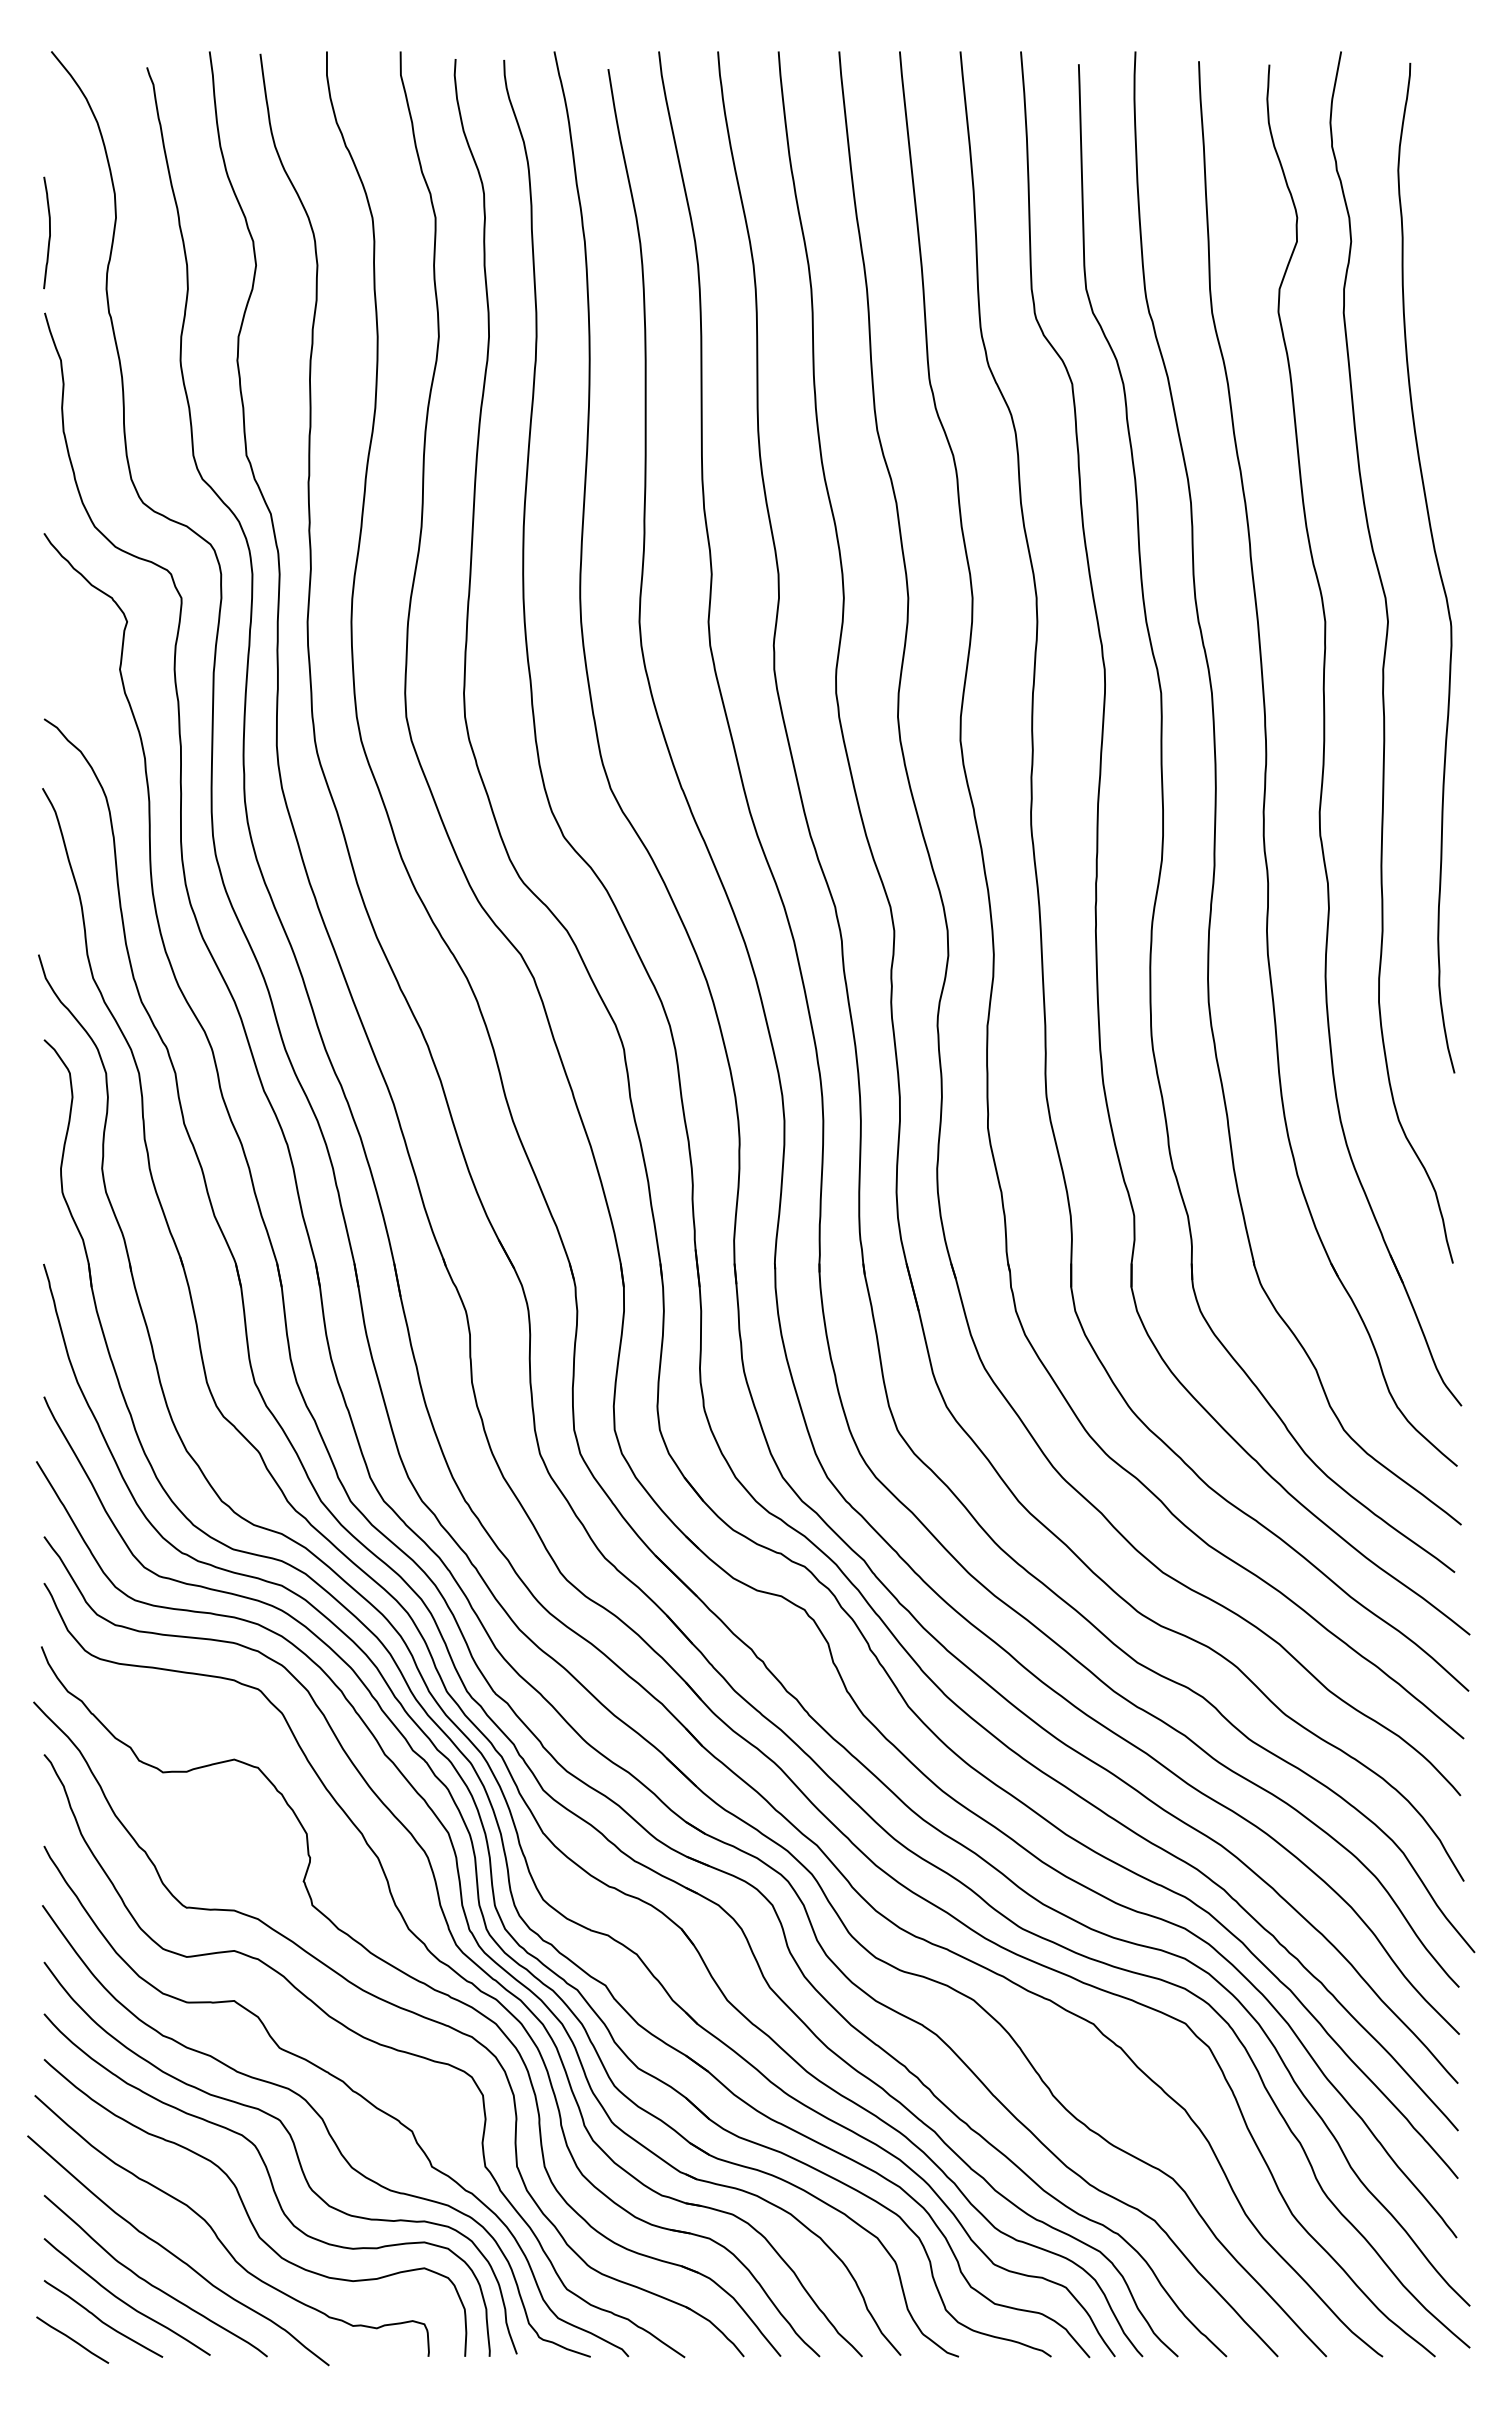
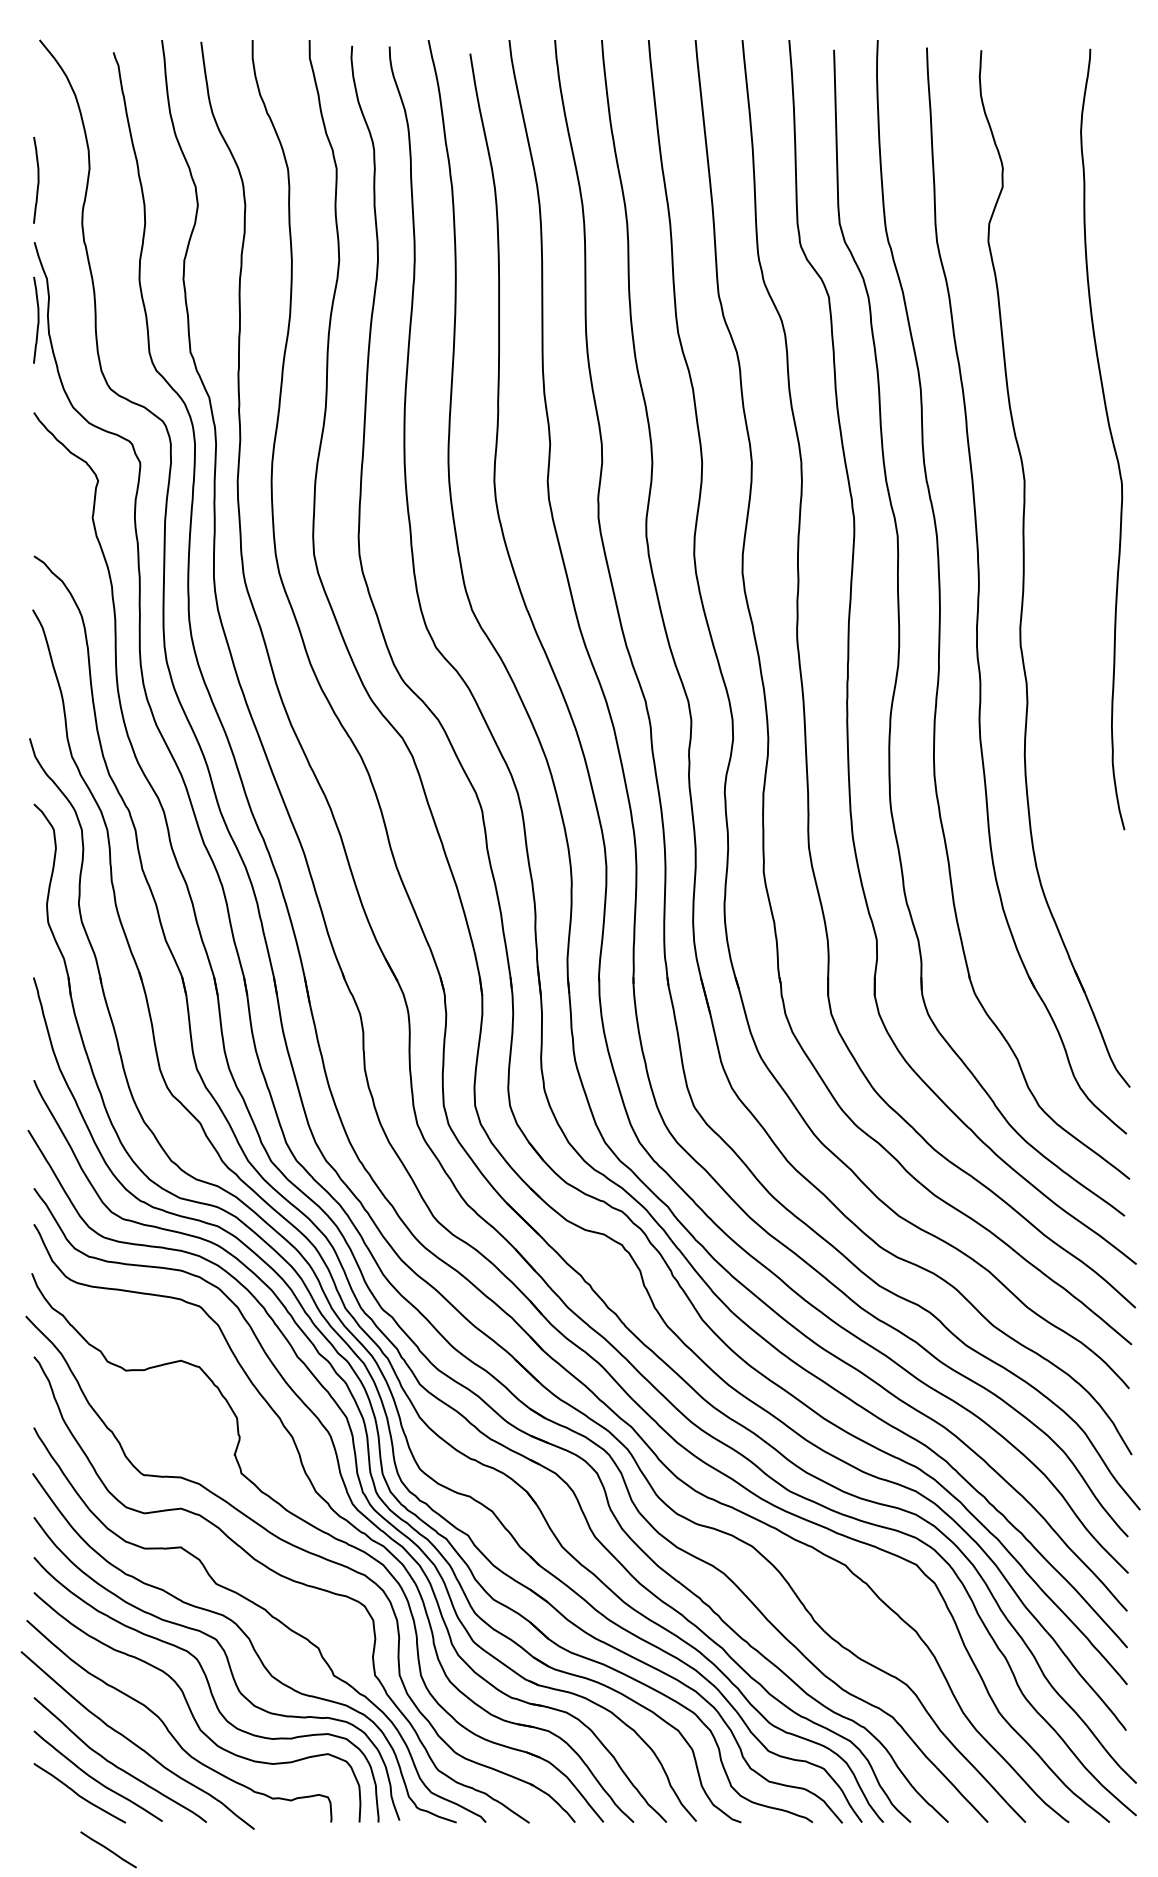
curve: (49, 413) -> (38, 319), added
curve: (1385, 657) -> (1071, 508), removed
line: (72, 2339) -> (108, 1849), moved

